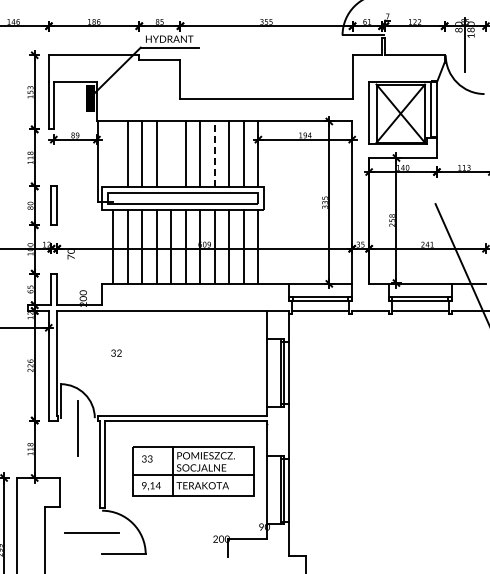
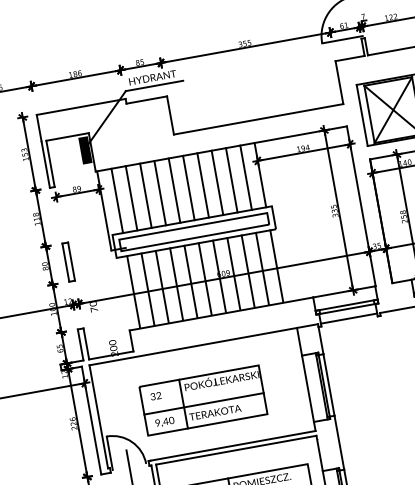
line: (112, 153) -> (116, 200), added
line: (171, 153) -> (174, 189), added
line: (214, 154) -> (217, 183), dashed -> solid
part: (162, 365) -> (203, 400), added

